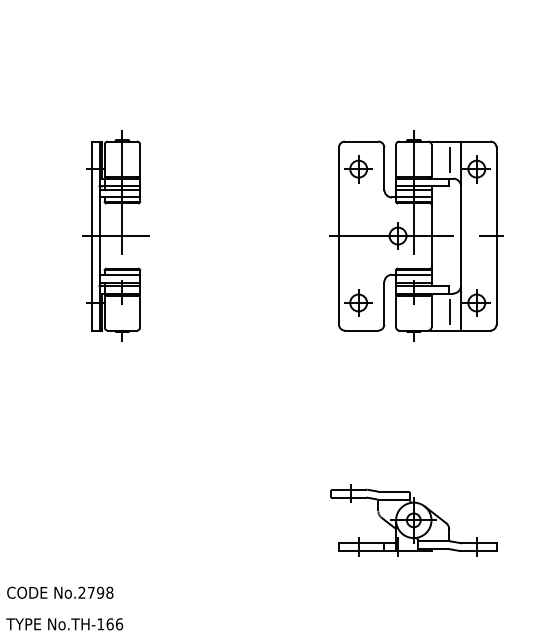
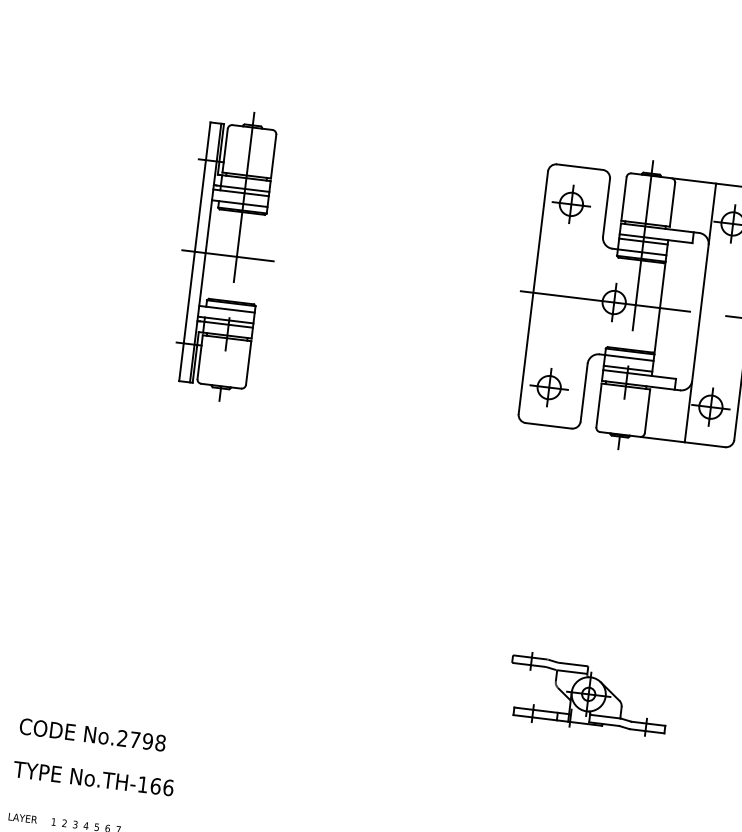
line: (449, 159) -> (697, 206), removed
line: (449, 311) -> (672, 414), removed
part: (413, 520) -> (588, 694), size x0.7

